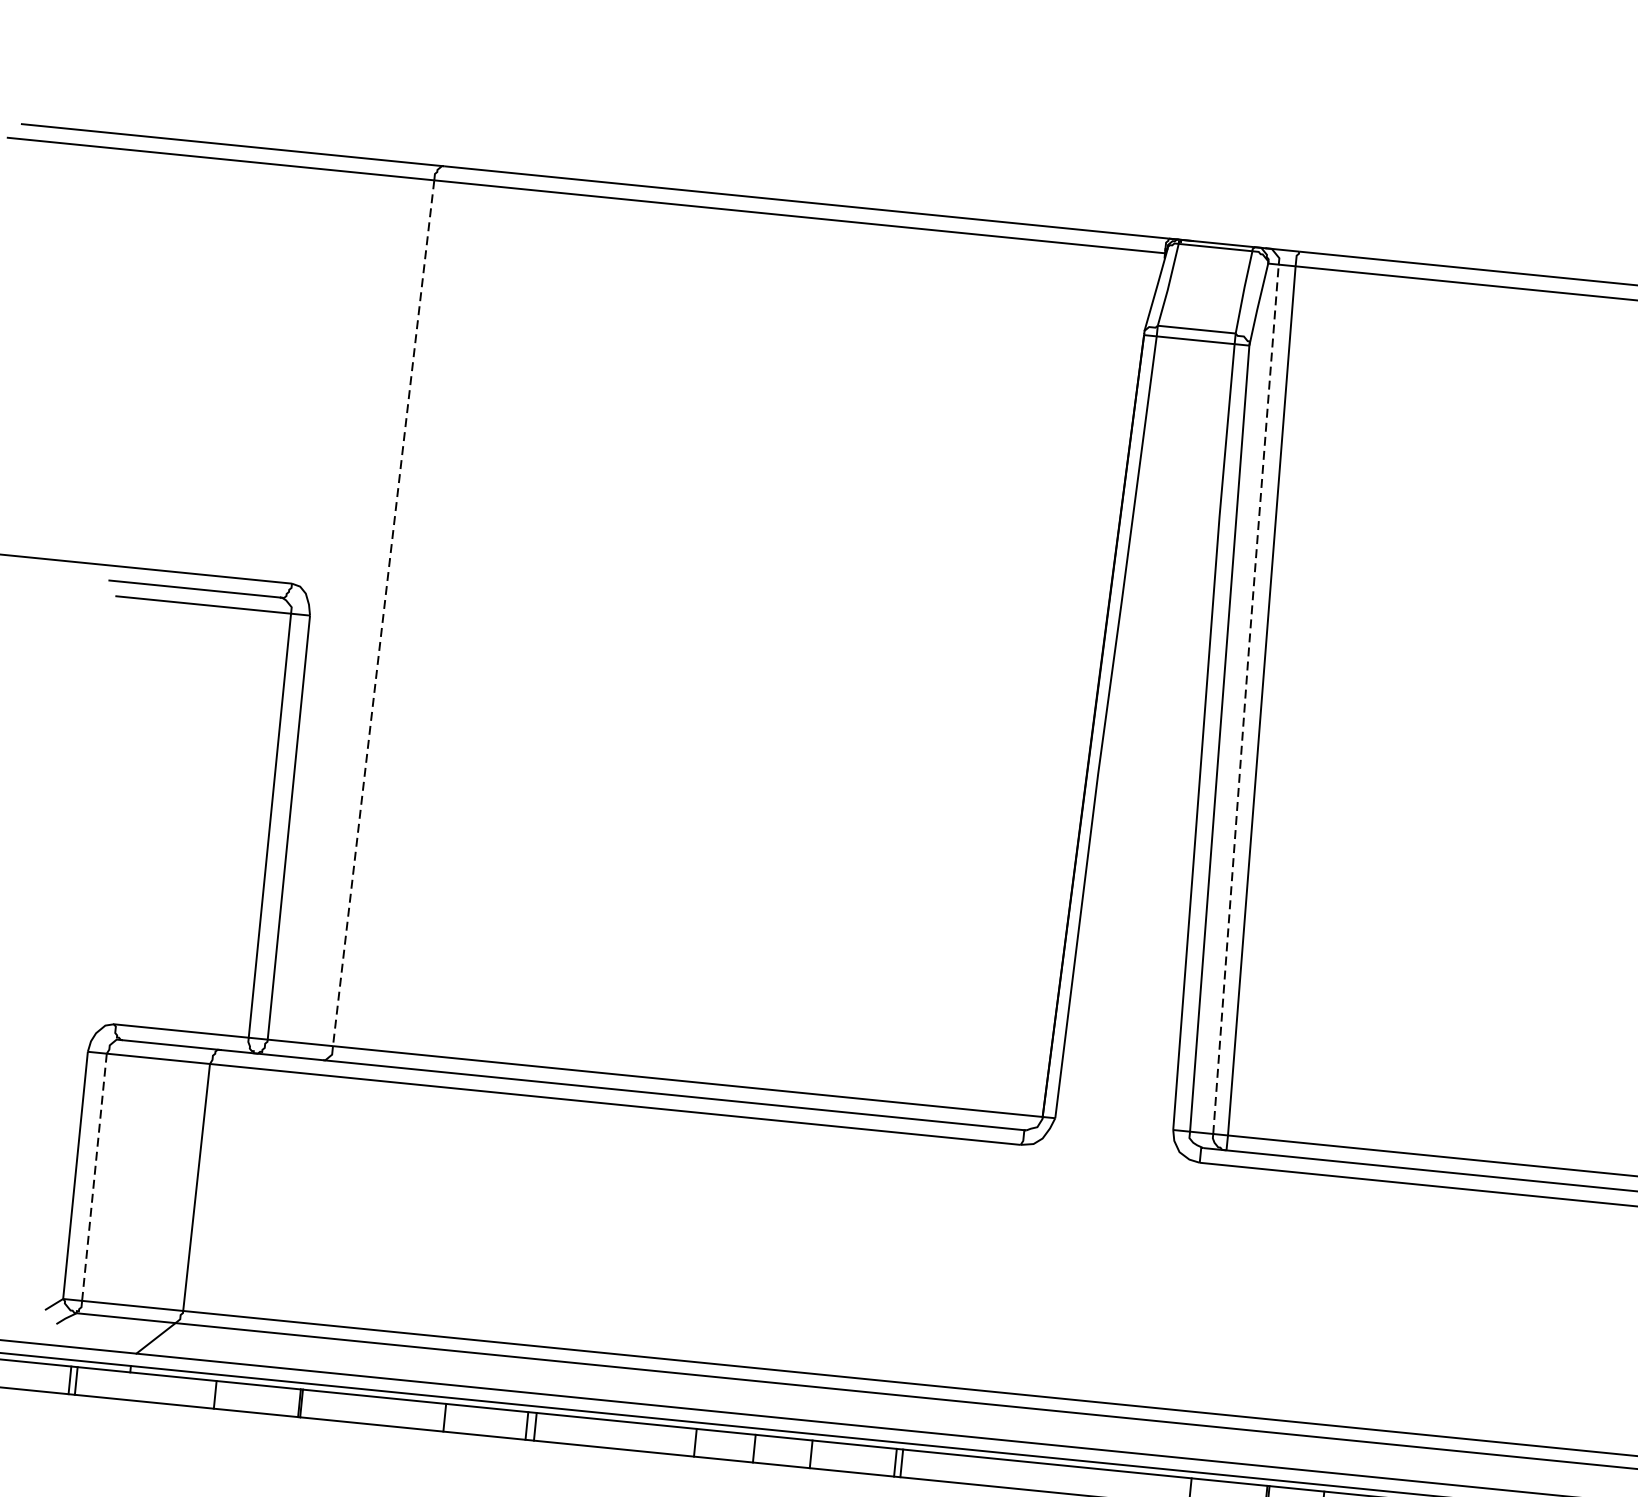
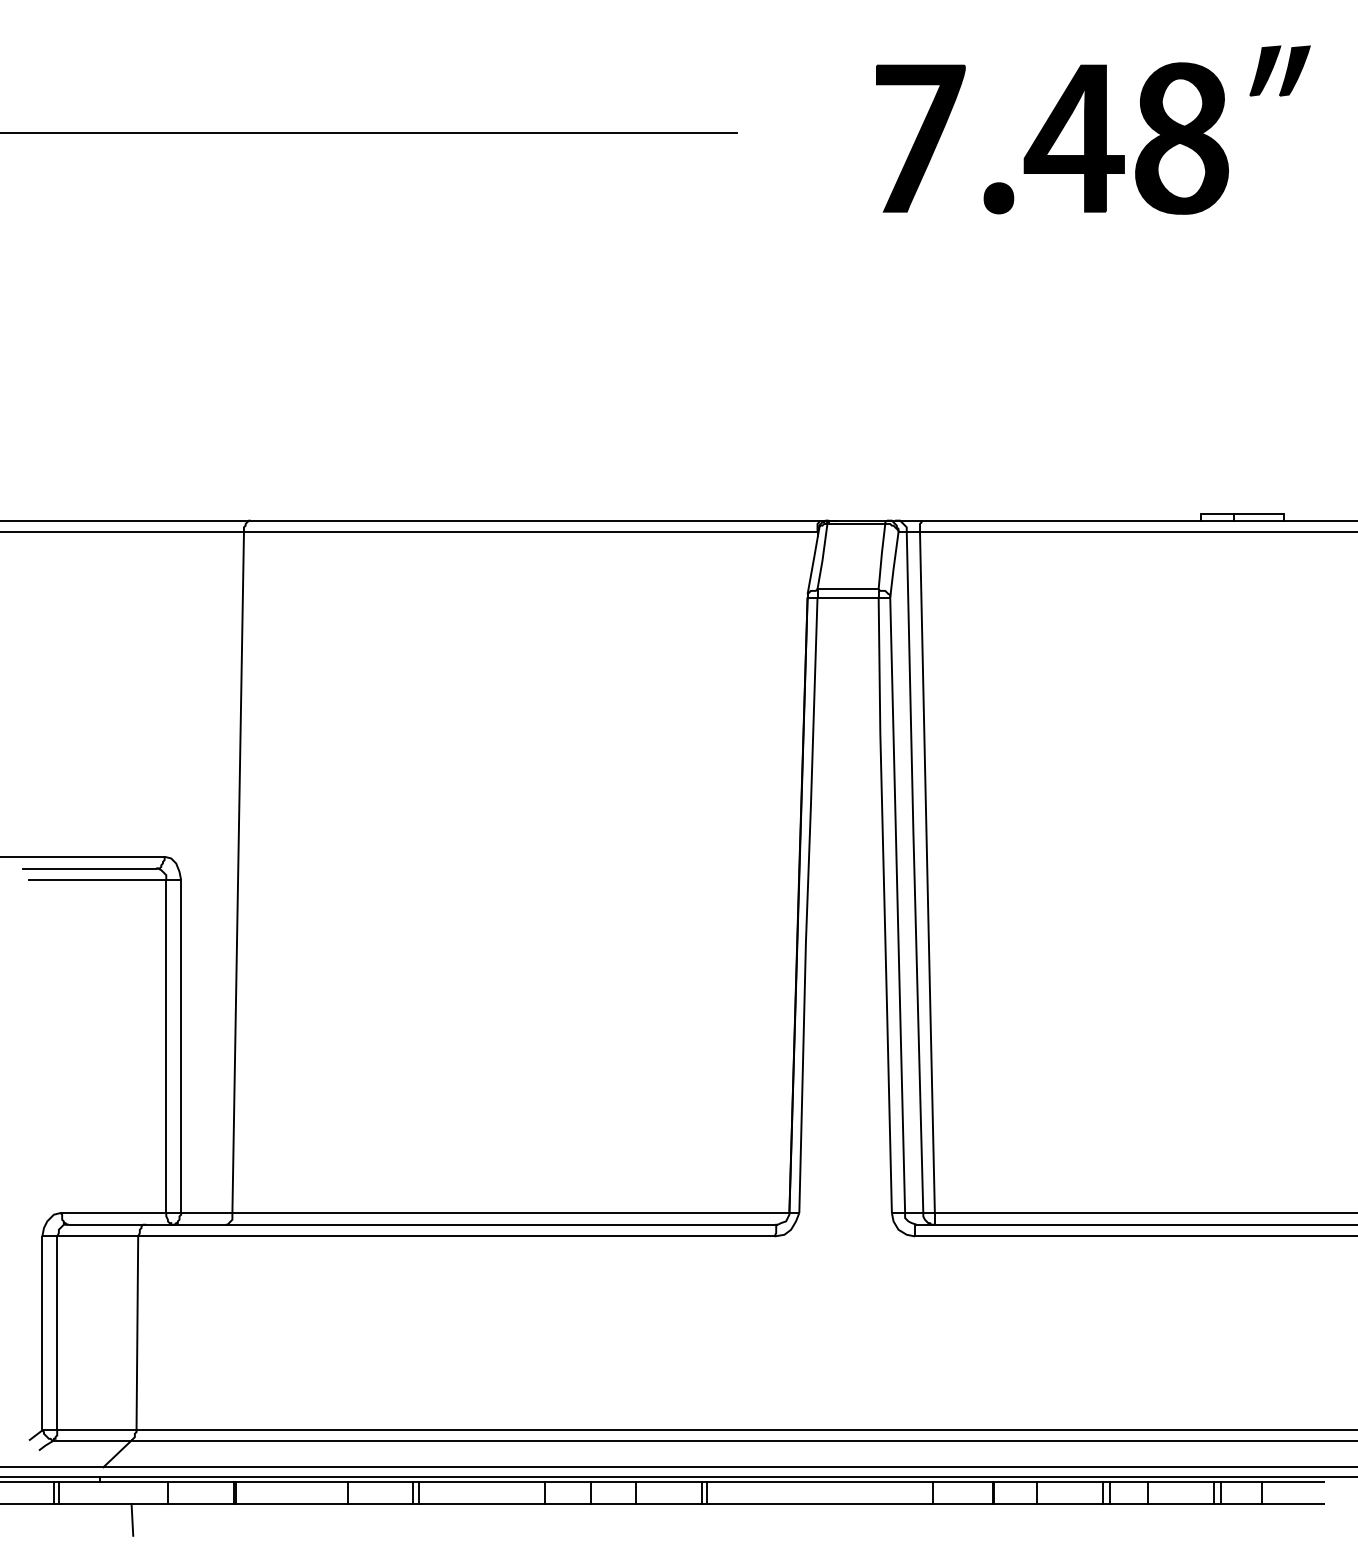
line: (383, 614) -> (238, 873), dashed -> solid
line: (1245, 697) -> (914, 871), dashed -> solid
line: (94, 1178) -> (57, 1334), dashed -> solid
line: (166, 1423) -> (132, 1519), added

